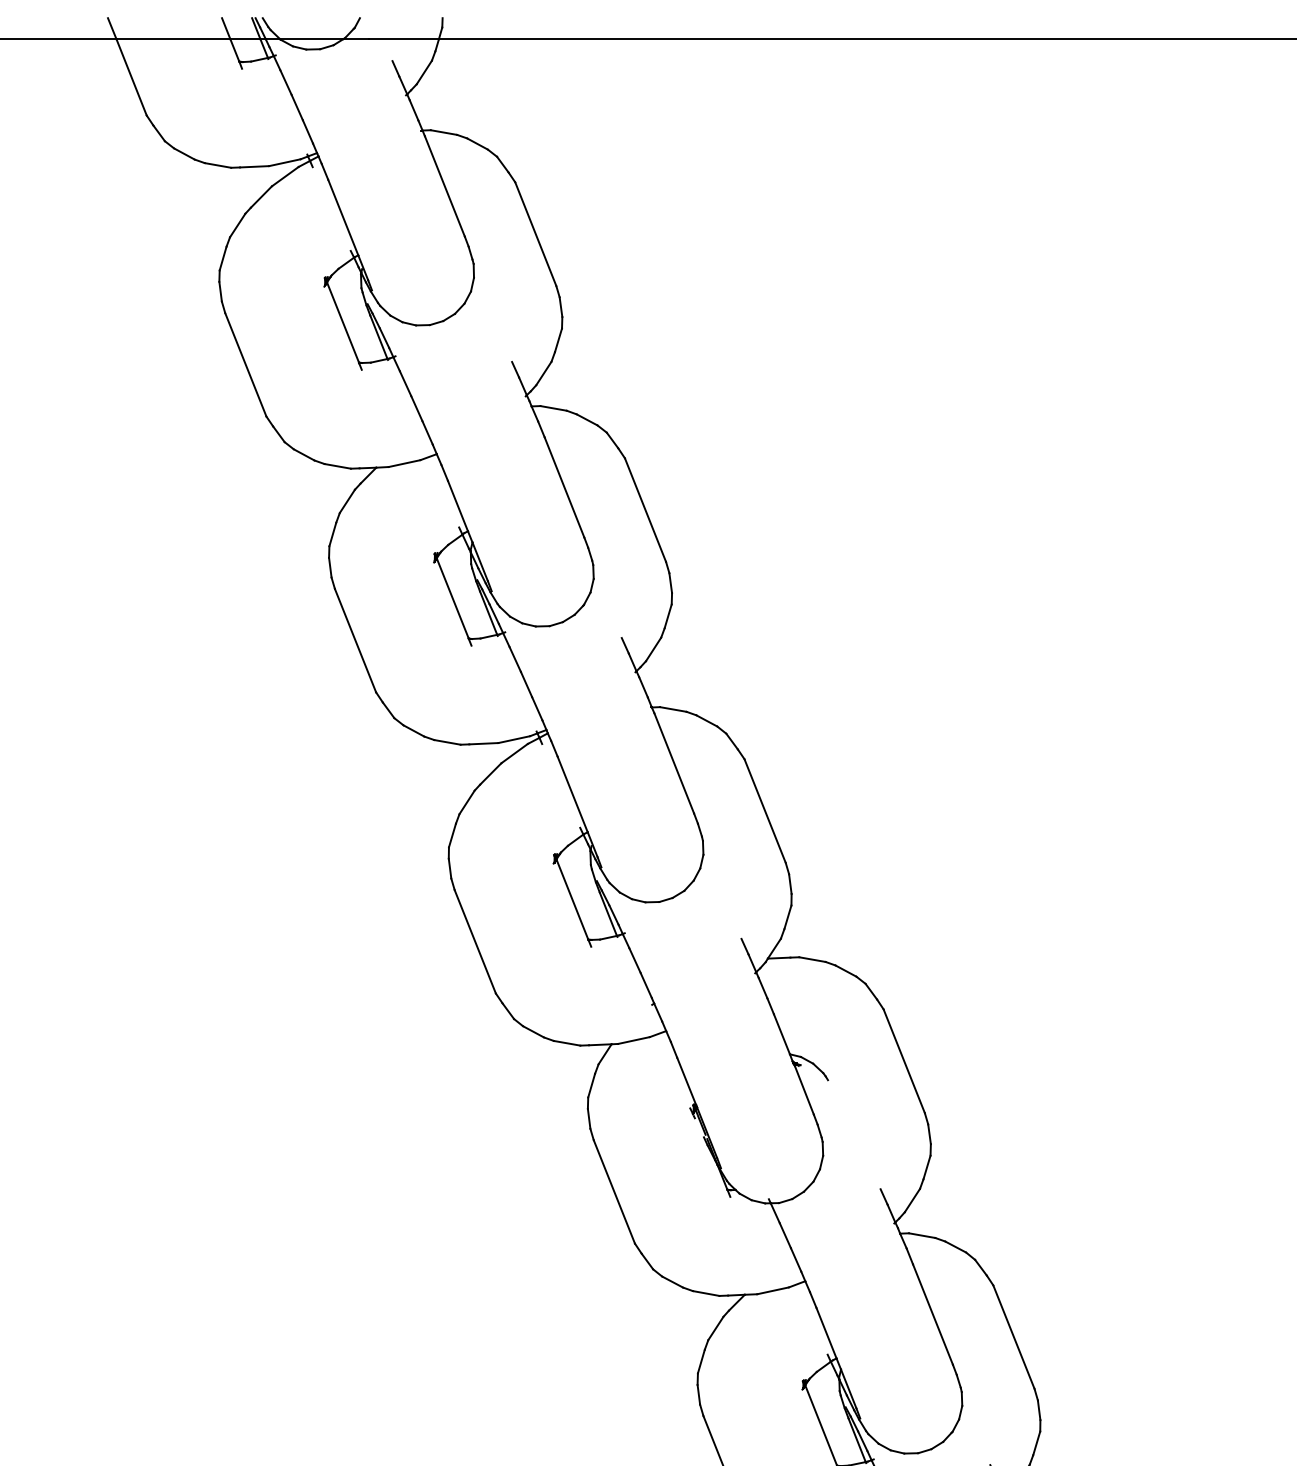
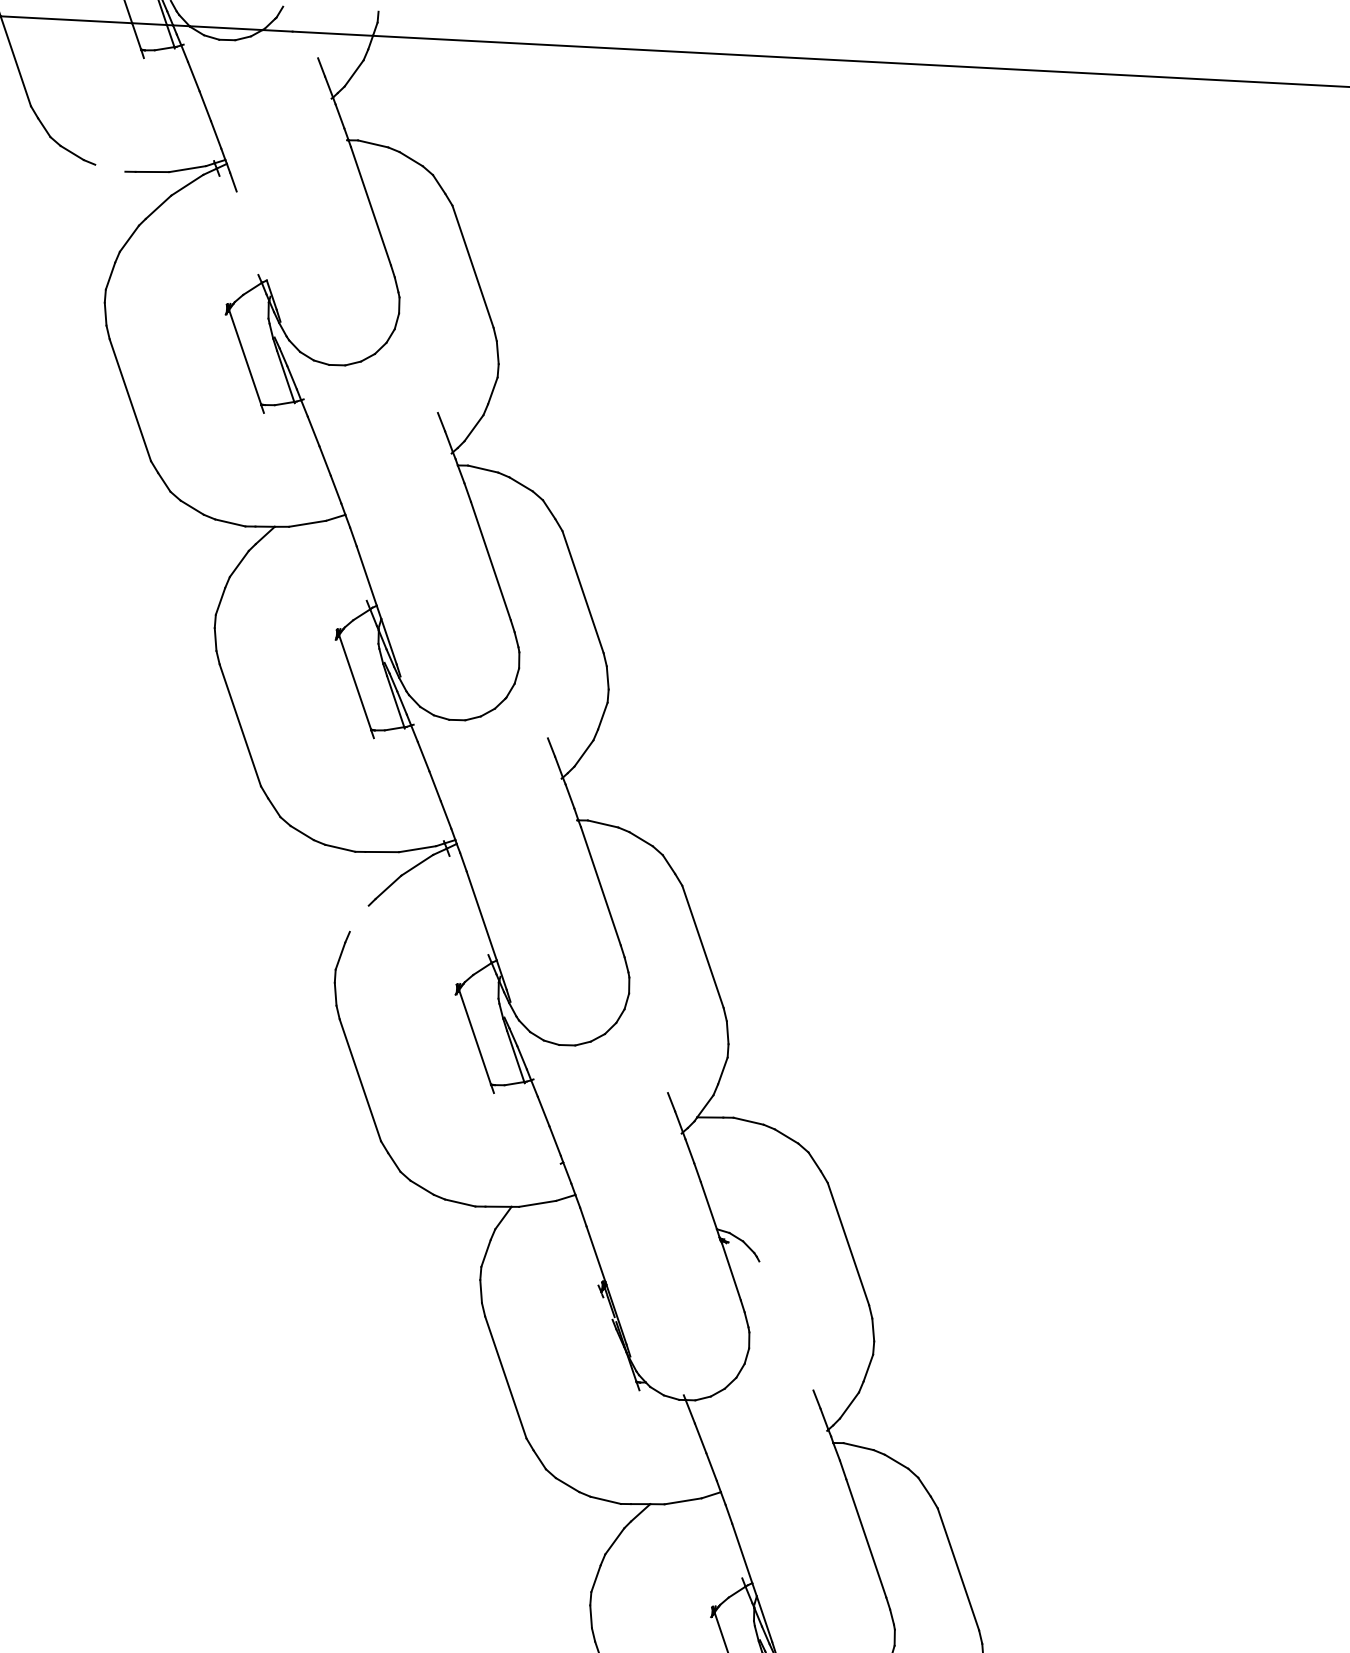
line: (217, 165) -> (109, 168), removed
line: (343, 217) -> (252, 235), removed
line: (466, 802) -> (358, 918), removed

